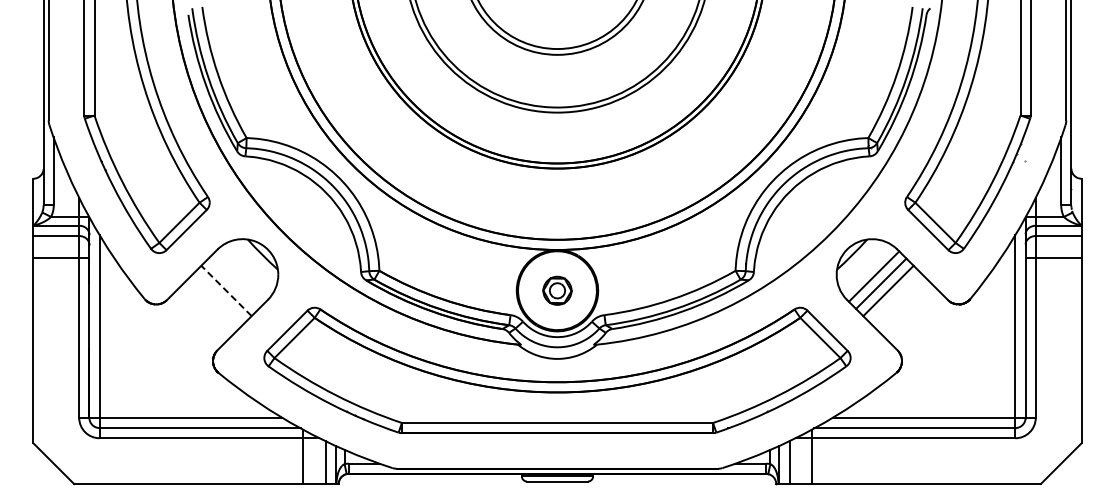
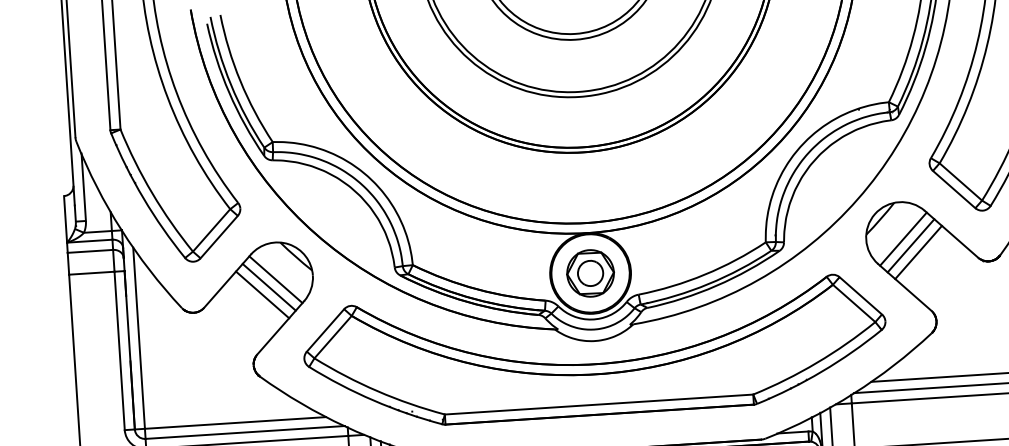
line: (240, 276) -> (275, 279), added
line: (233, 283) -> (269, 287), added
line: (226, 290) -> (262, 294), dashed -> solid
part: (557, 290) -> (590, 273), size x1.67

